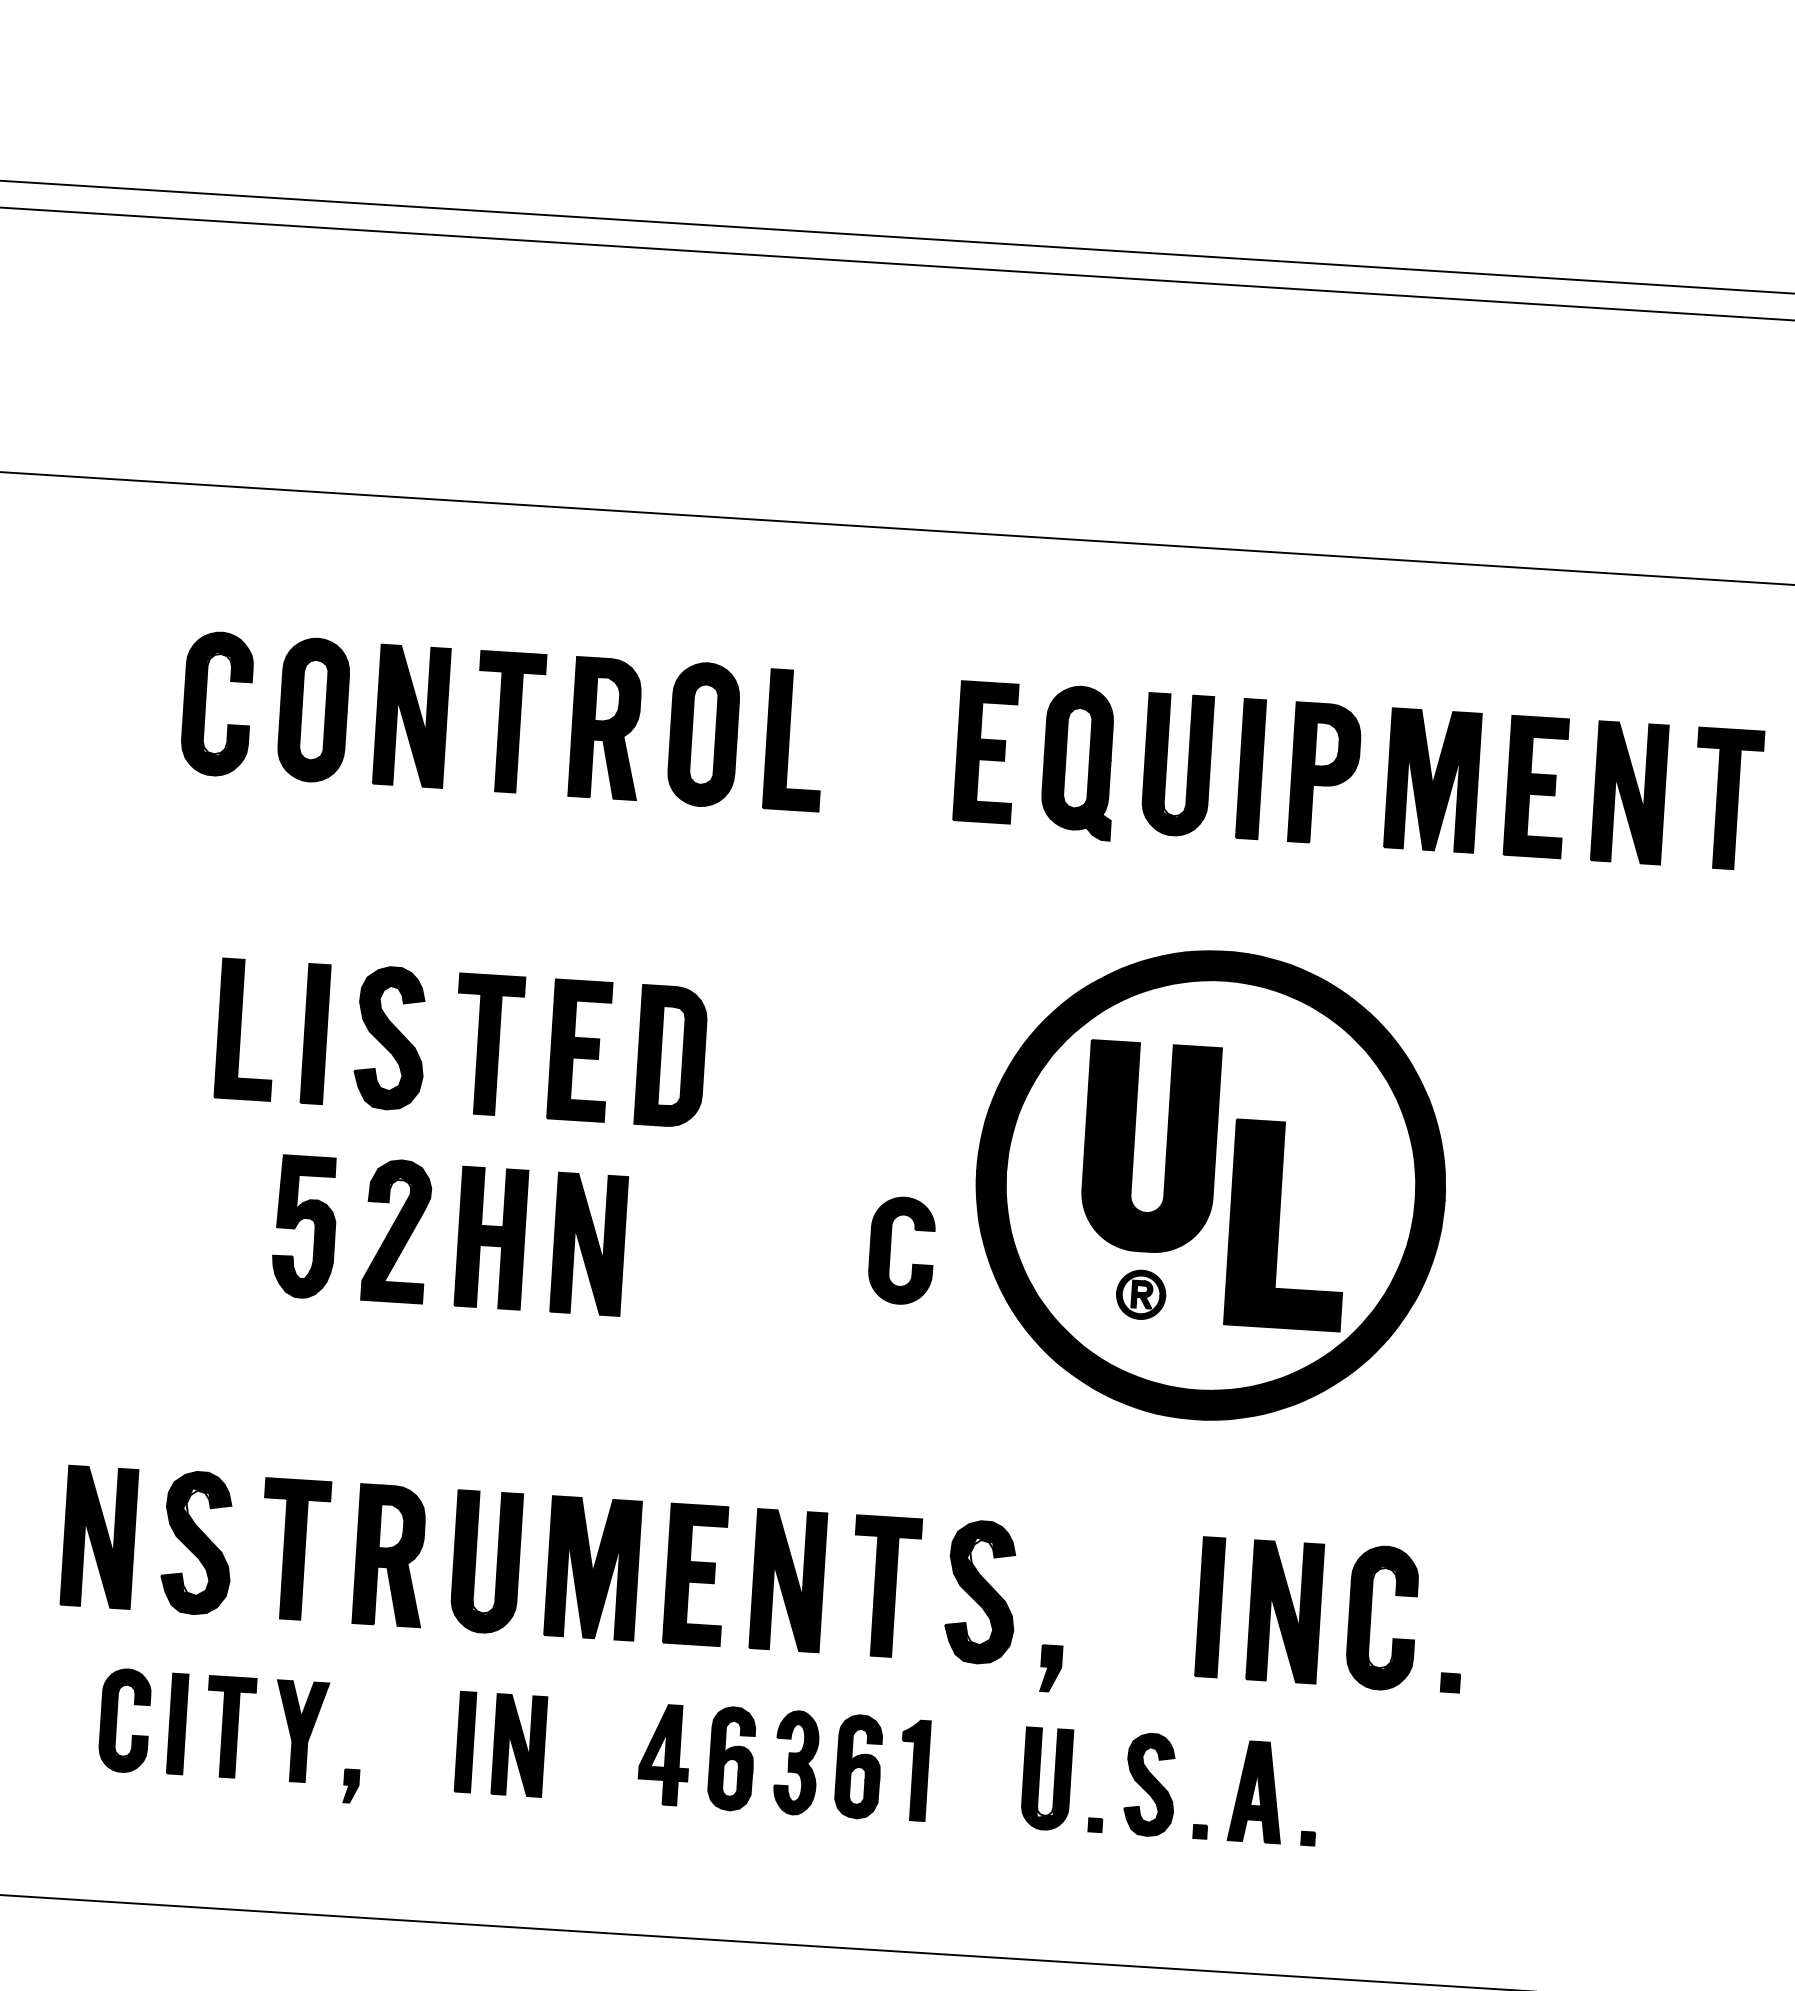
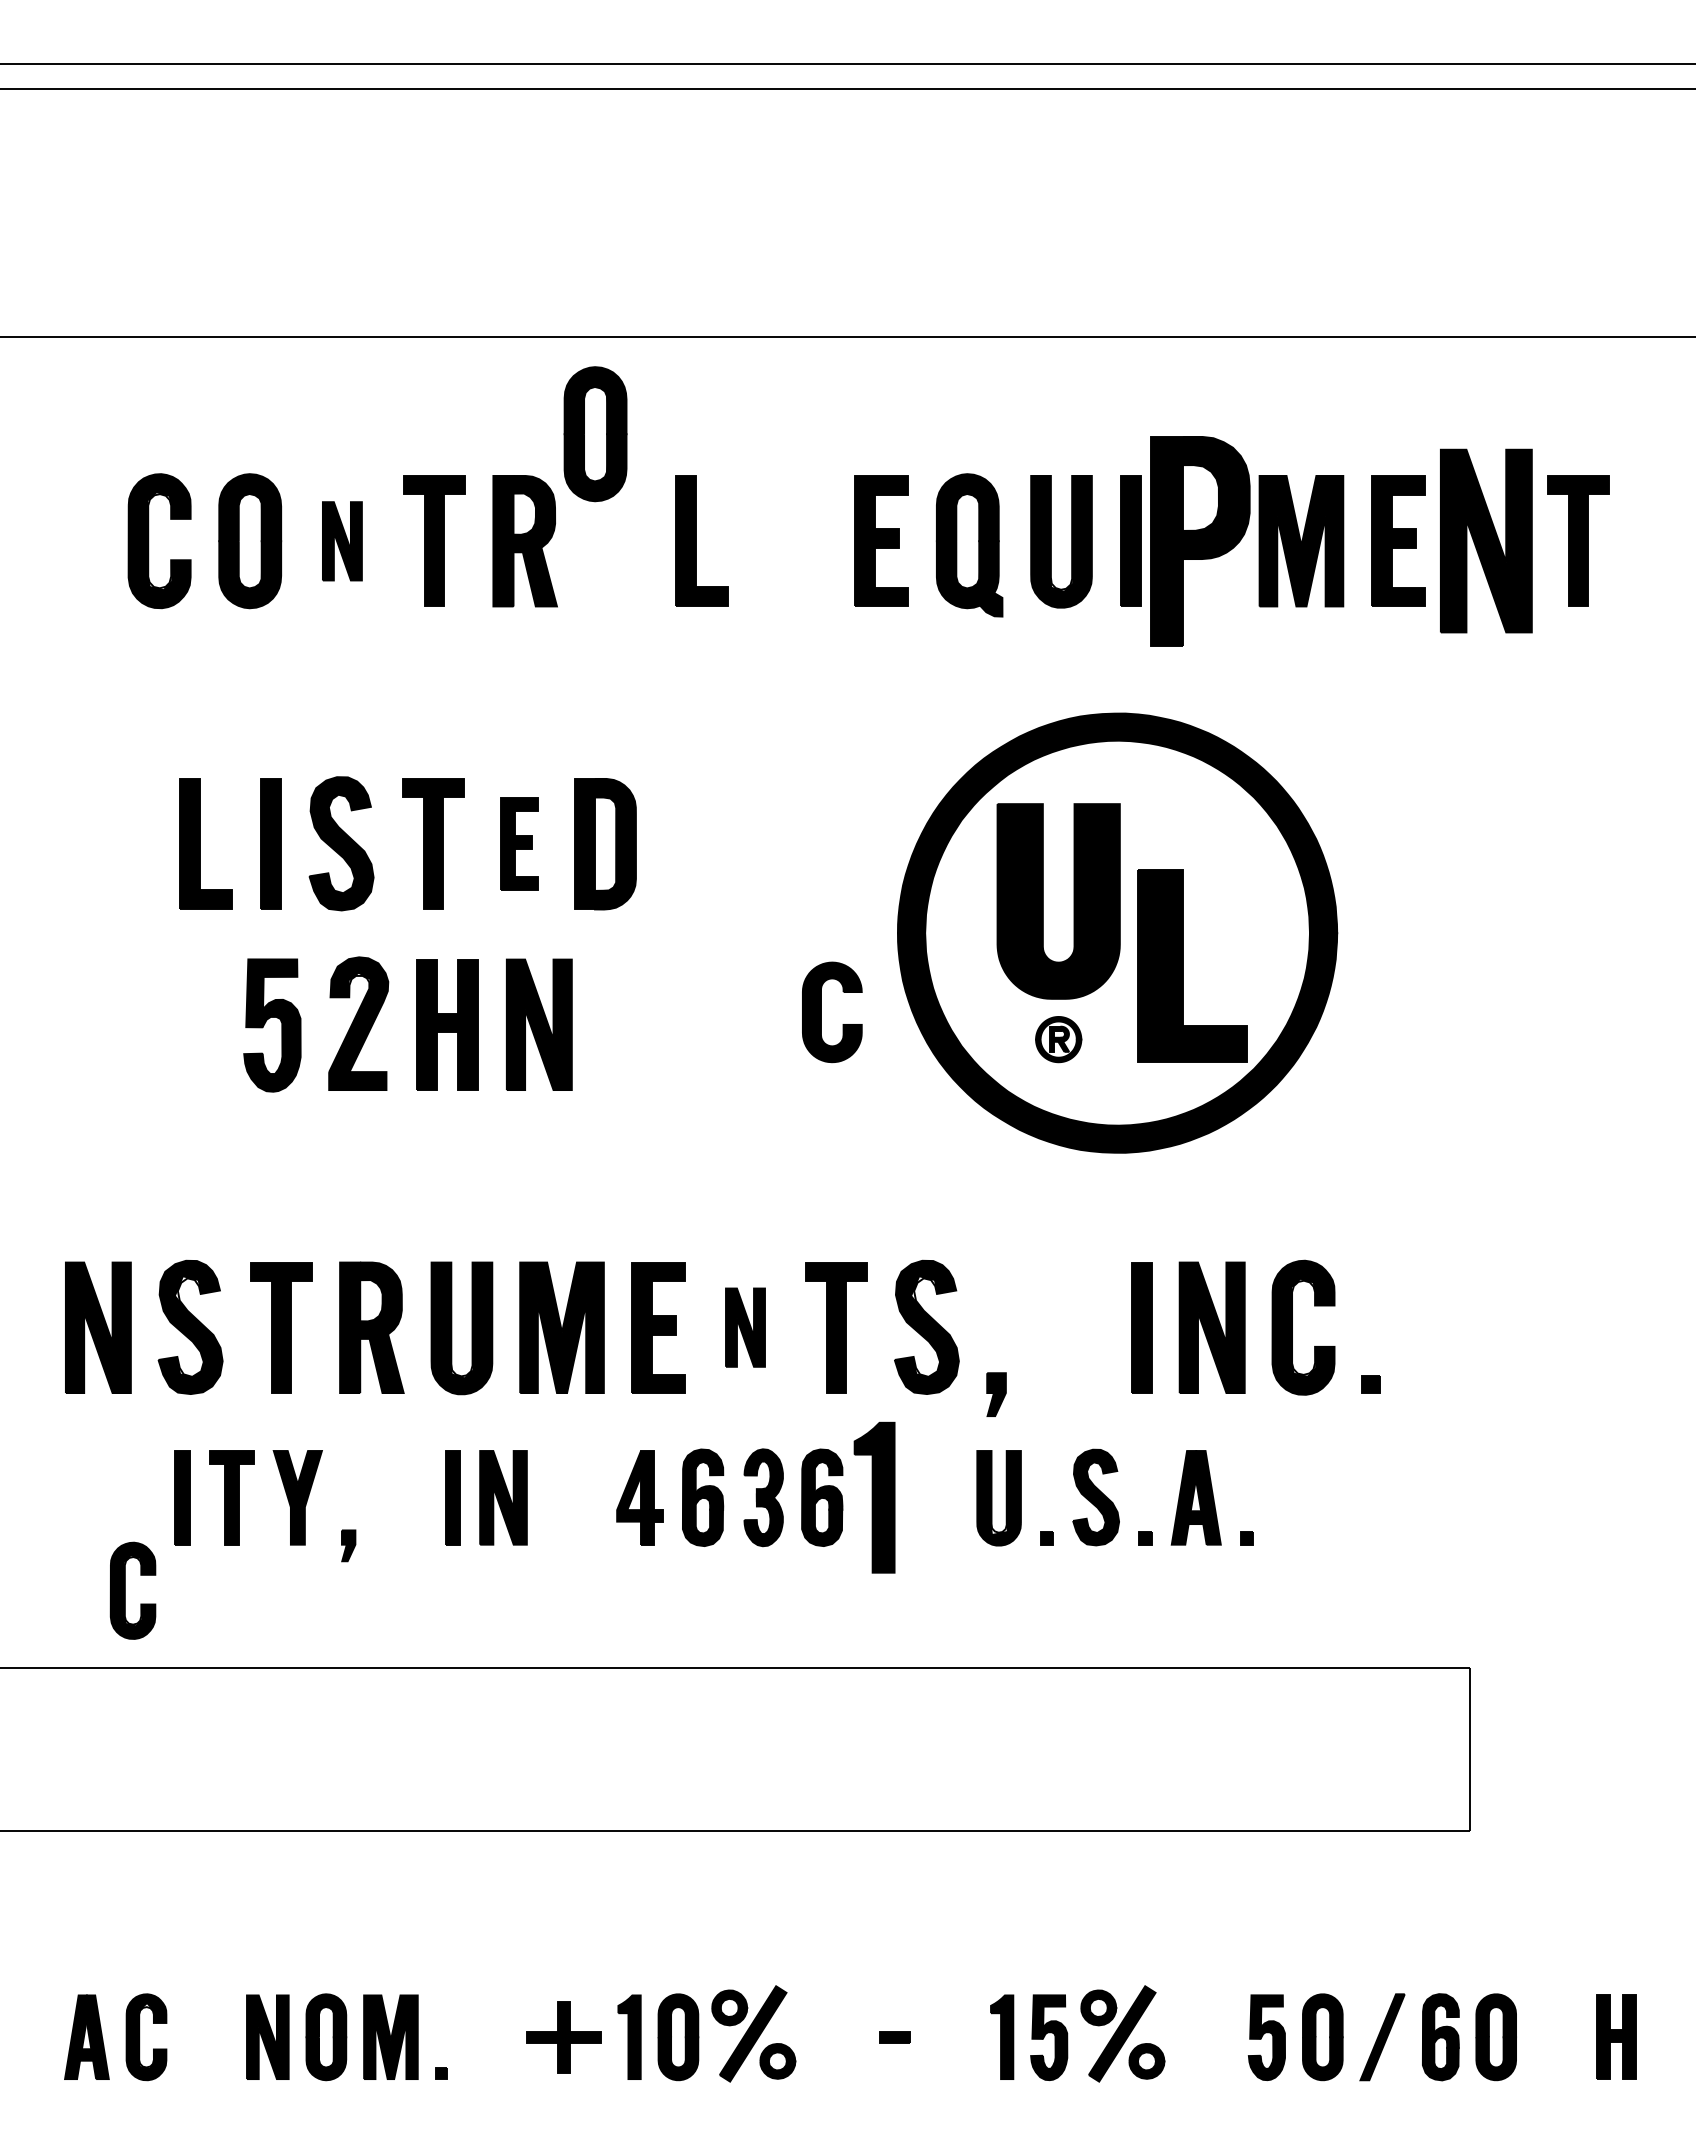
part: (412, 716) -> (342, 541), size x0.6
part: (703, 734) -> (595, 434), moved
part: (1324, 772) -> (1199, 540), size x1.6
part: (1629, 793) -> (1486, 541), size x1.4
part: (580, 1049) -> (519, 843), size x0.7
part: (788, 1580) -> (745, 1327), size x0.6
part: (116, 1719) -> (125, 1590), moved
part: (914, 1770) -> (874, 1497), size x1.6

